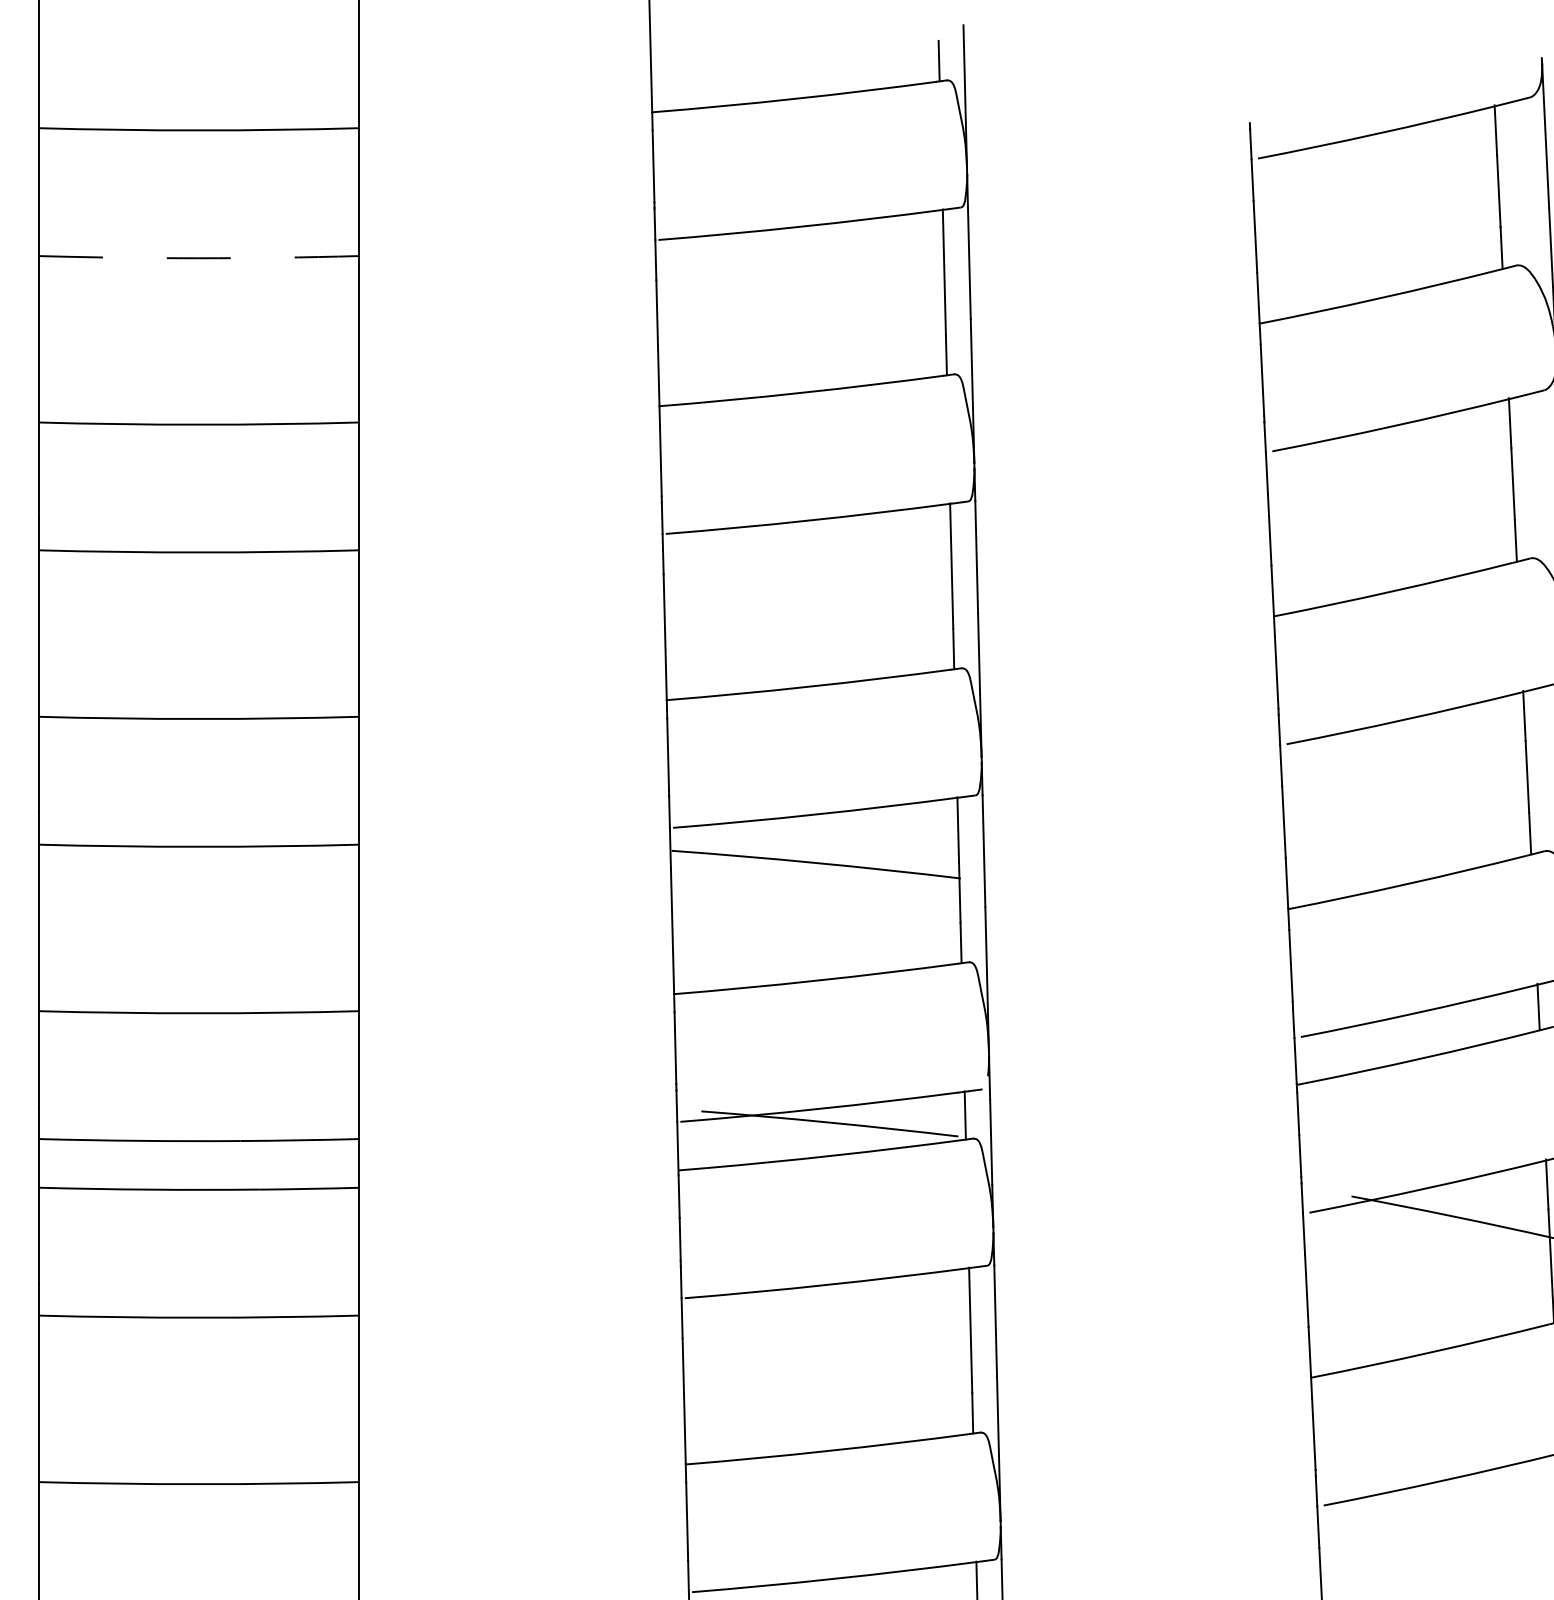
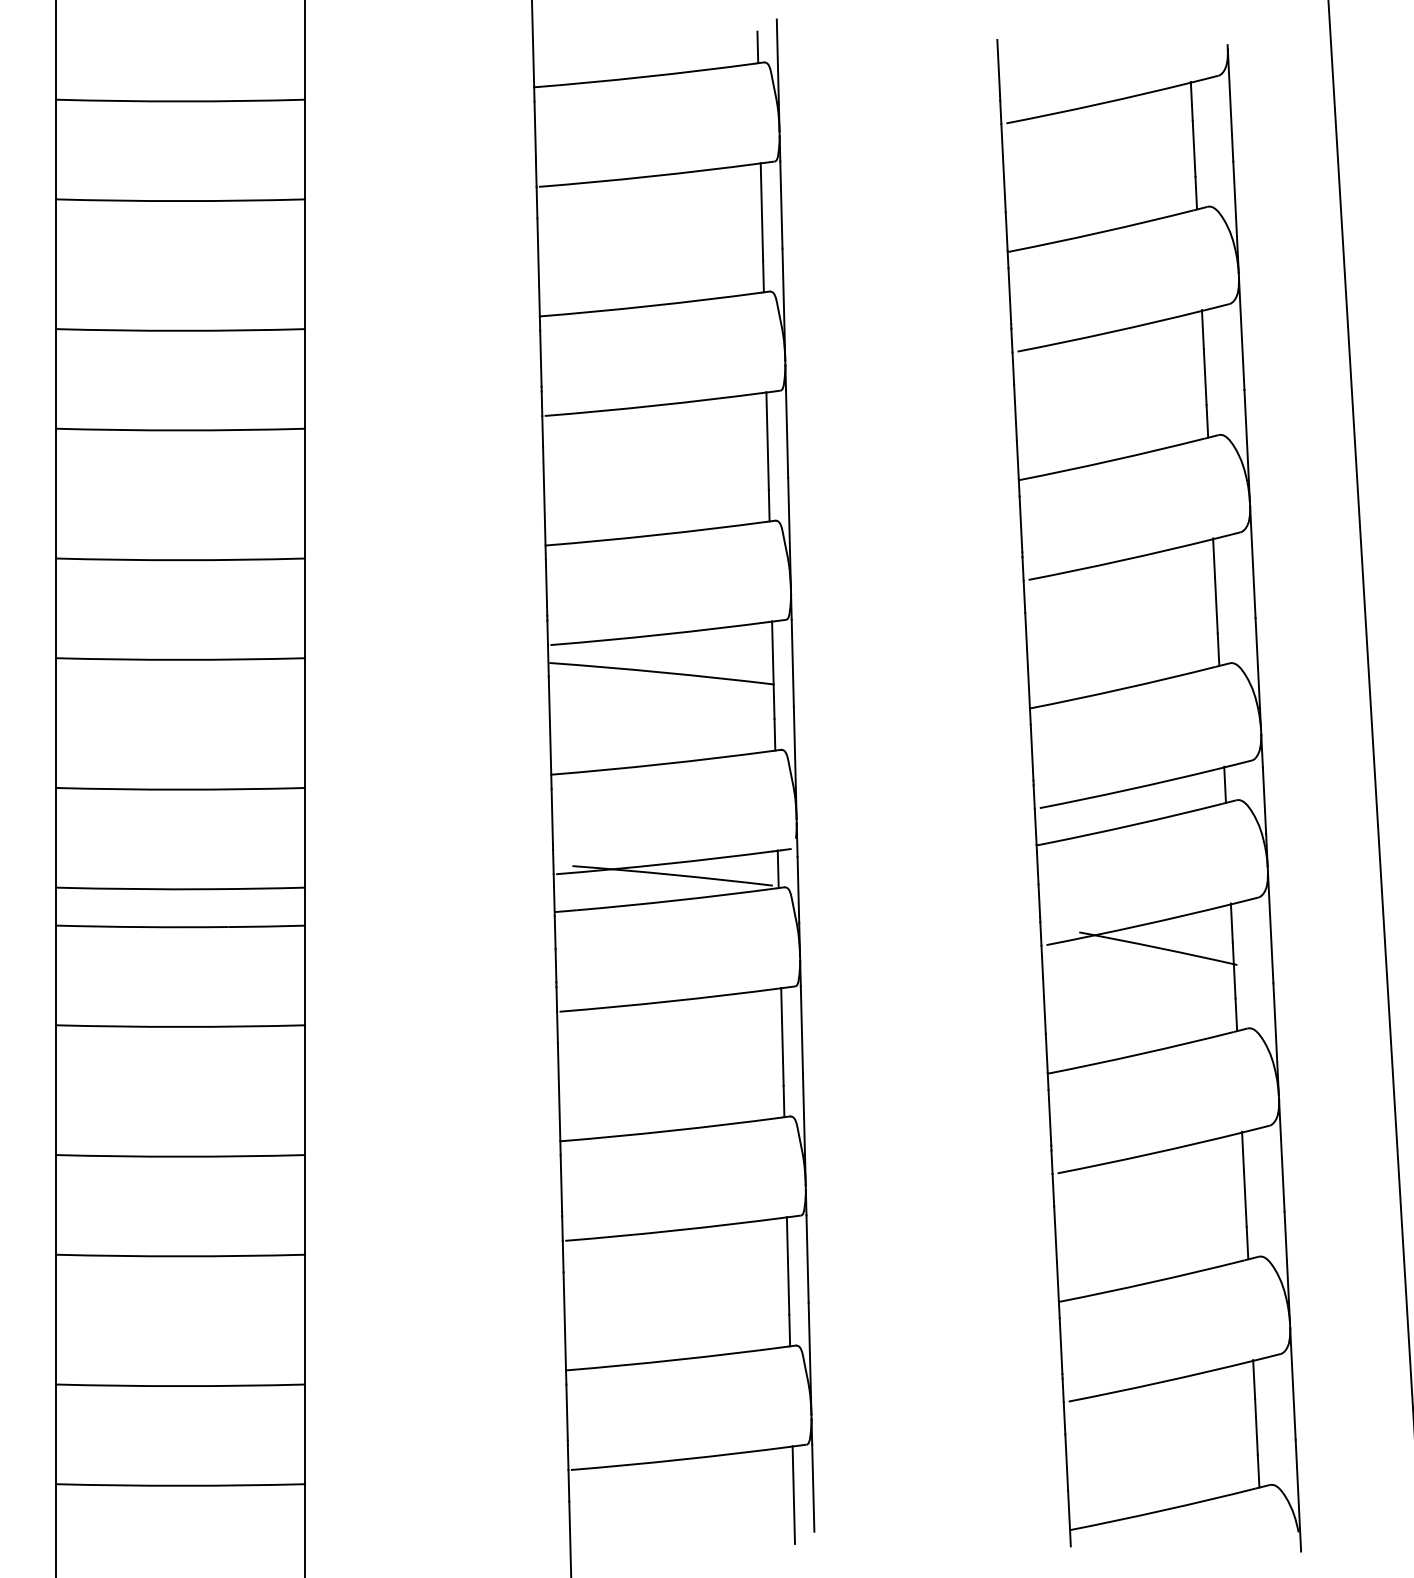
line: (1247, 86) -> (998, 67), added
arc: (198, 258) -> (180, 201), dashed -> solid

